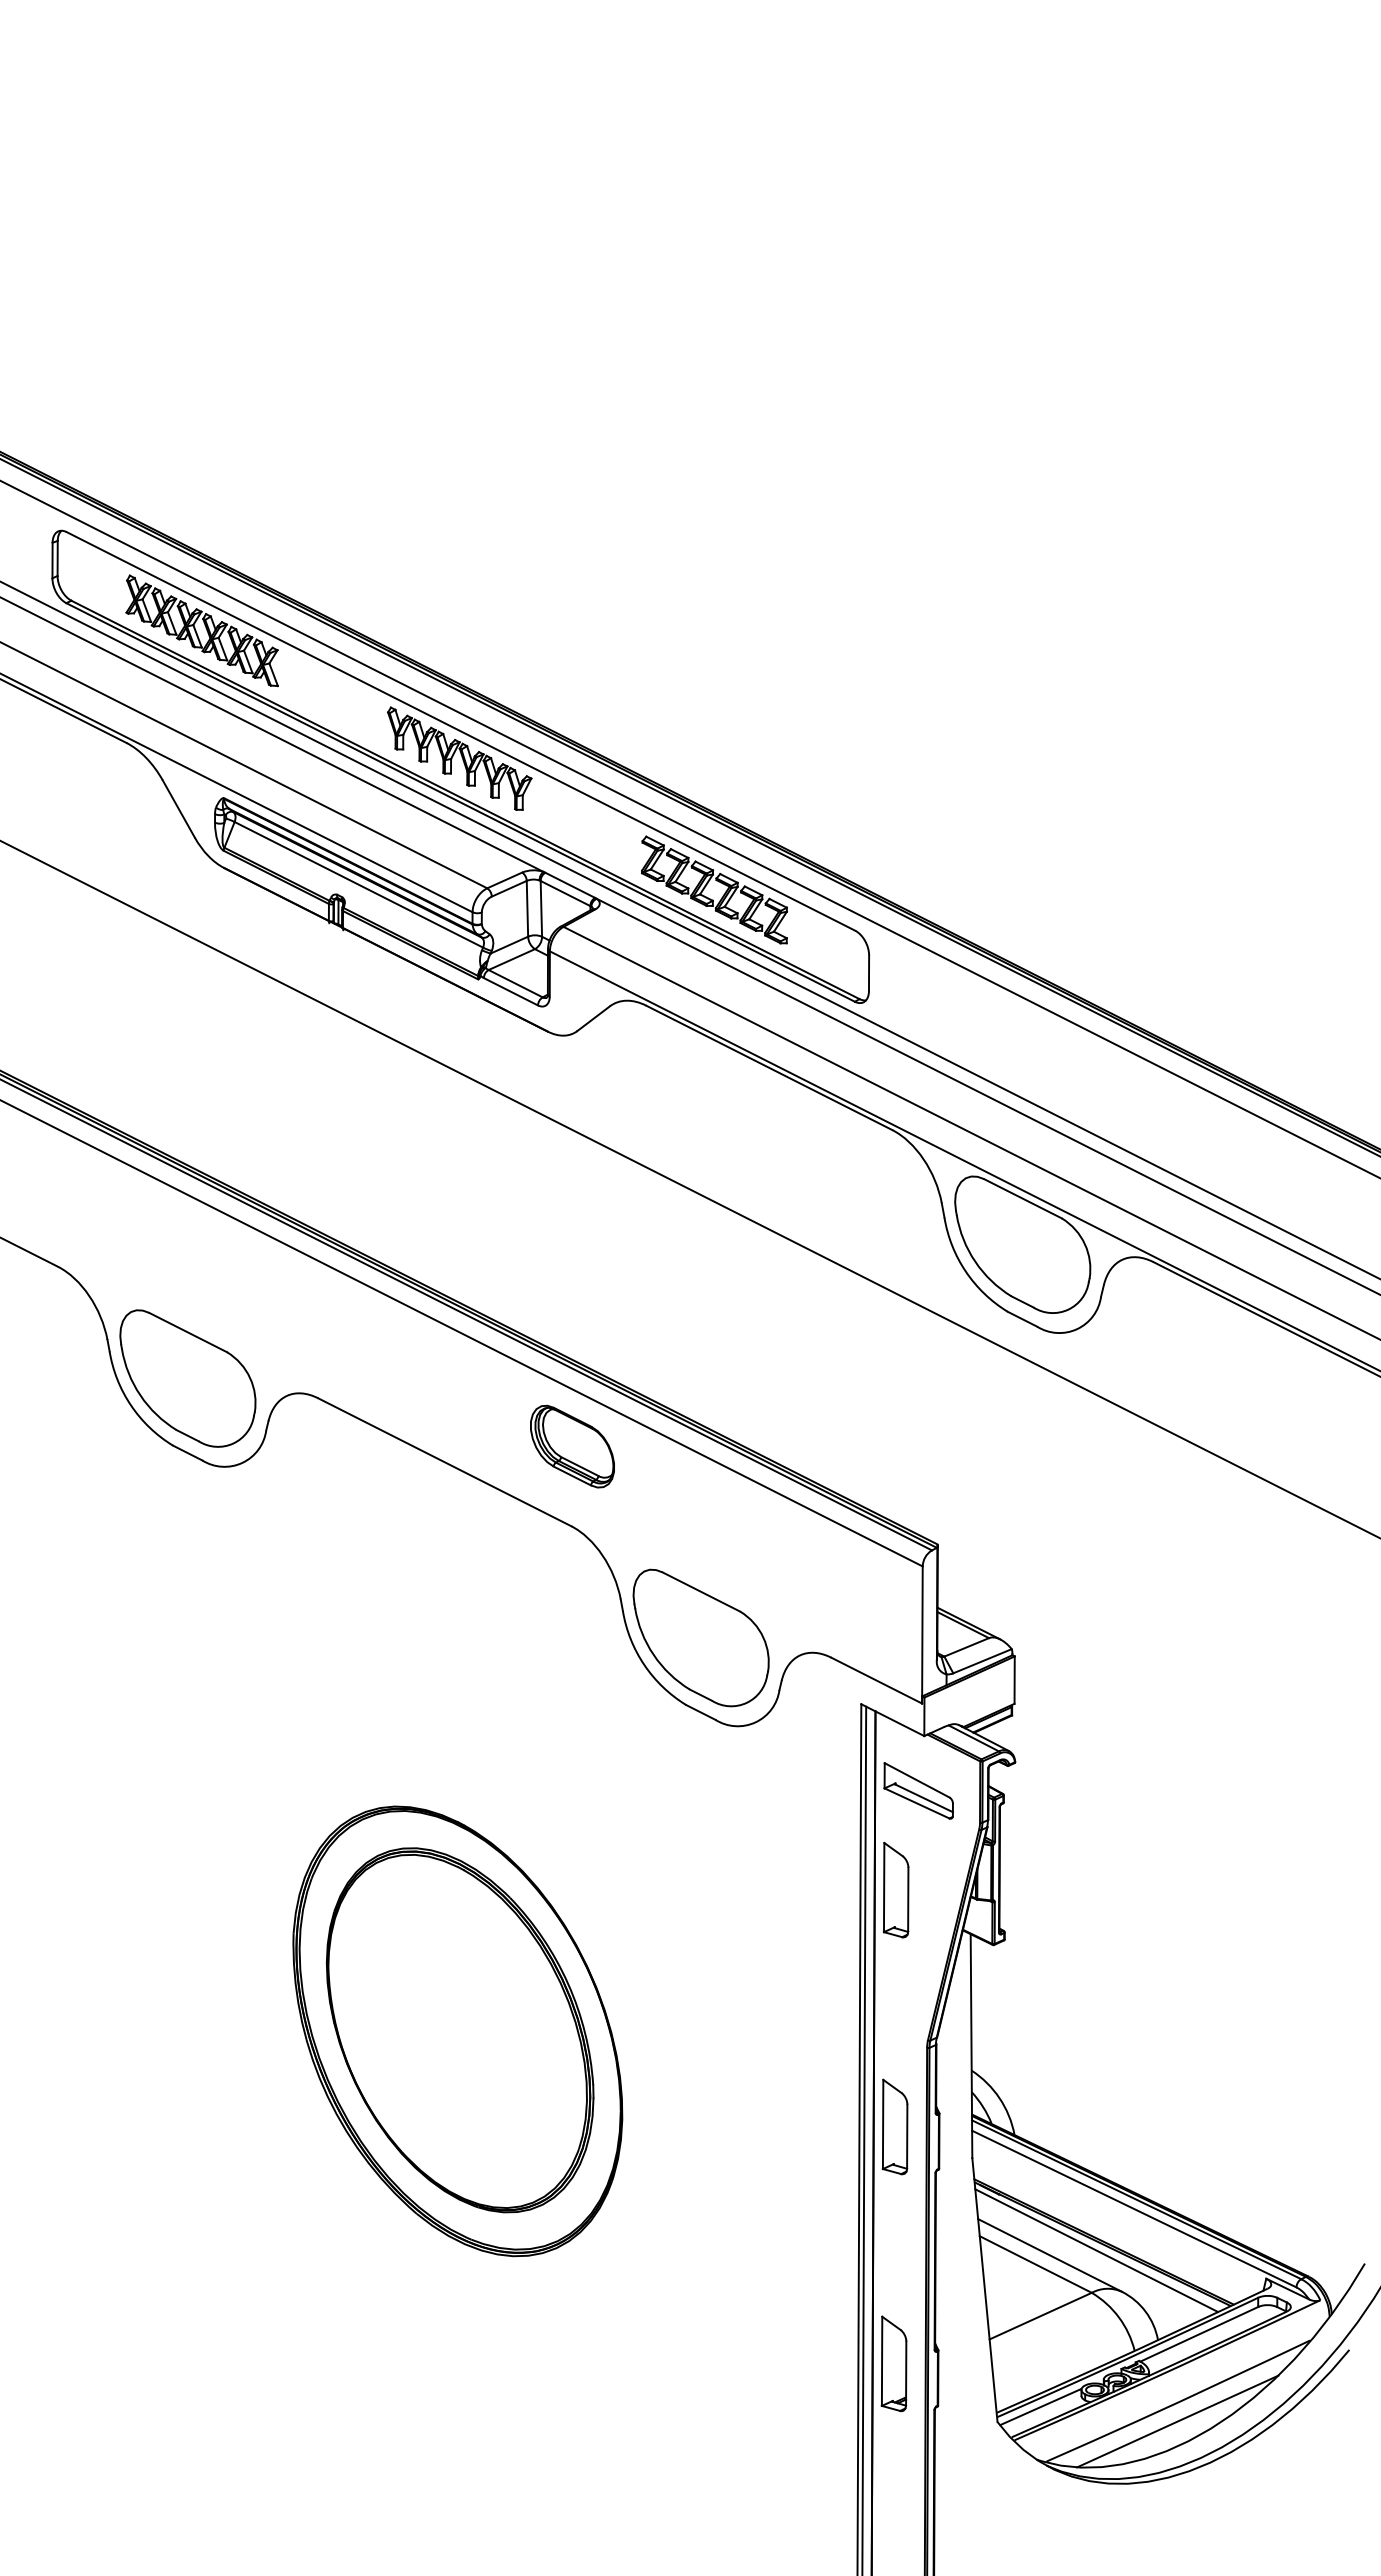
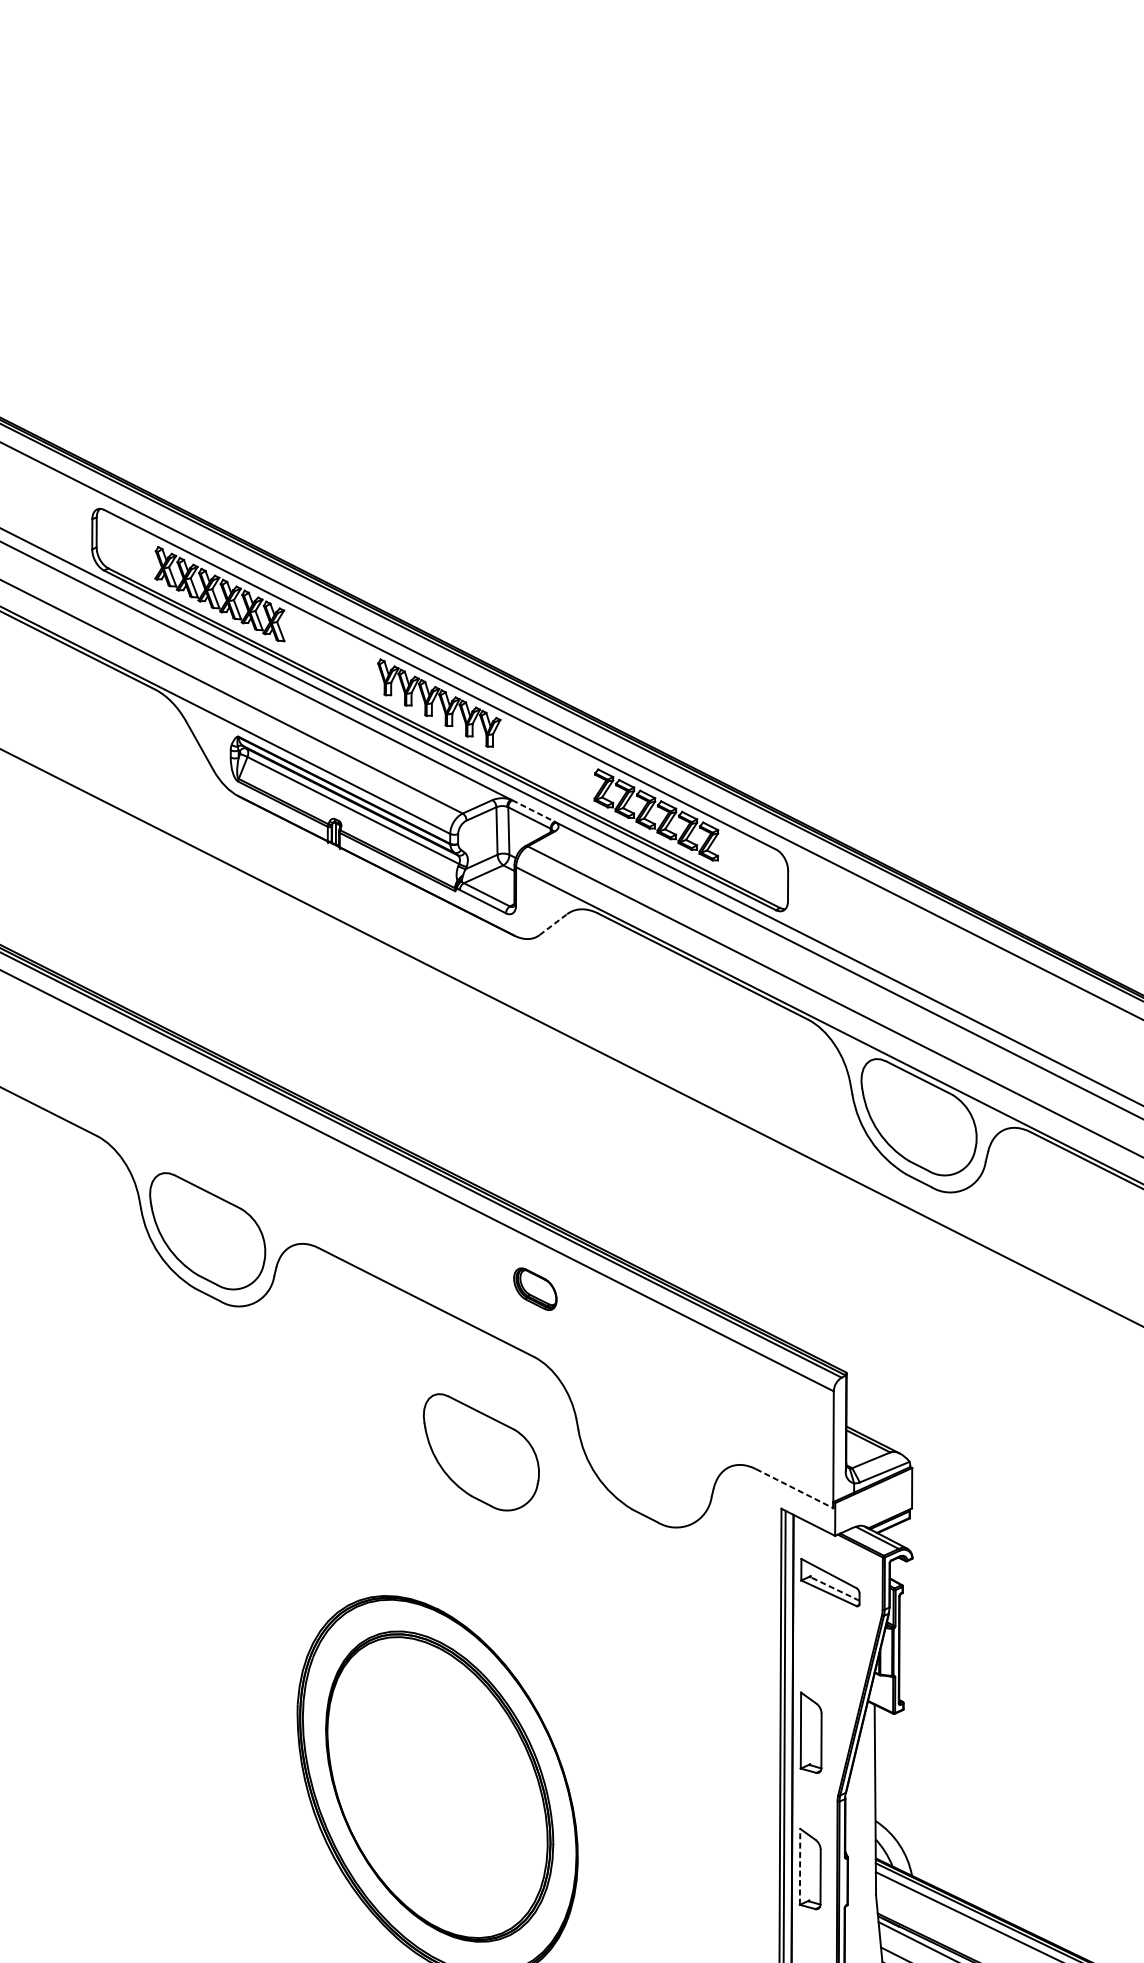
line: (570, 885) -> (533, 811), solid -> dashed
line: (594, 1018) -> (554, 924), solid -> dashed
part: (572, 1446) -> (535, 1289), size x0.6
part: (700, 1637) -> (480, 1451), moved
line: (876, 1680) -> (794, 1488), solid -> dashed
line: (924, 1798) -> (835, 1589), solid -> dashed
part: (896, 1890) -> (811, 1733), moved
line: (883, 2124) -> (800, 1866), solid -> dashed

